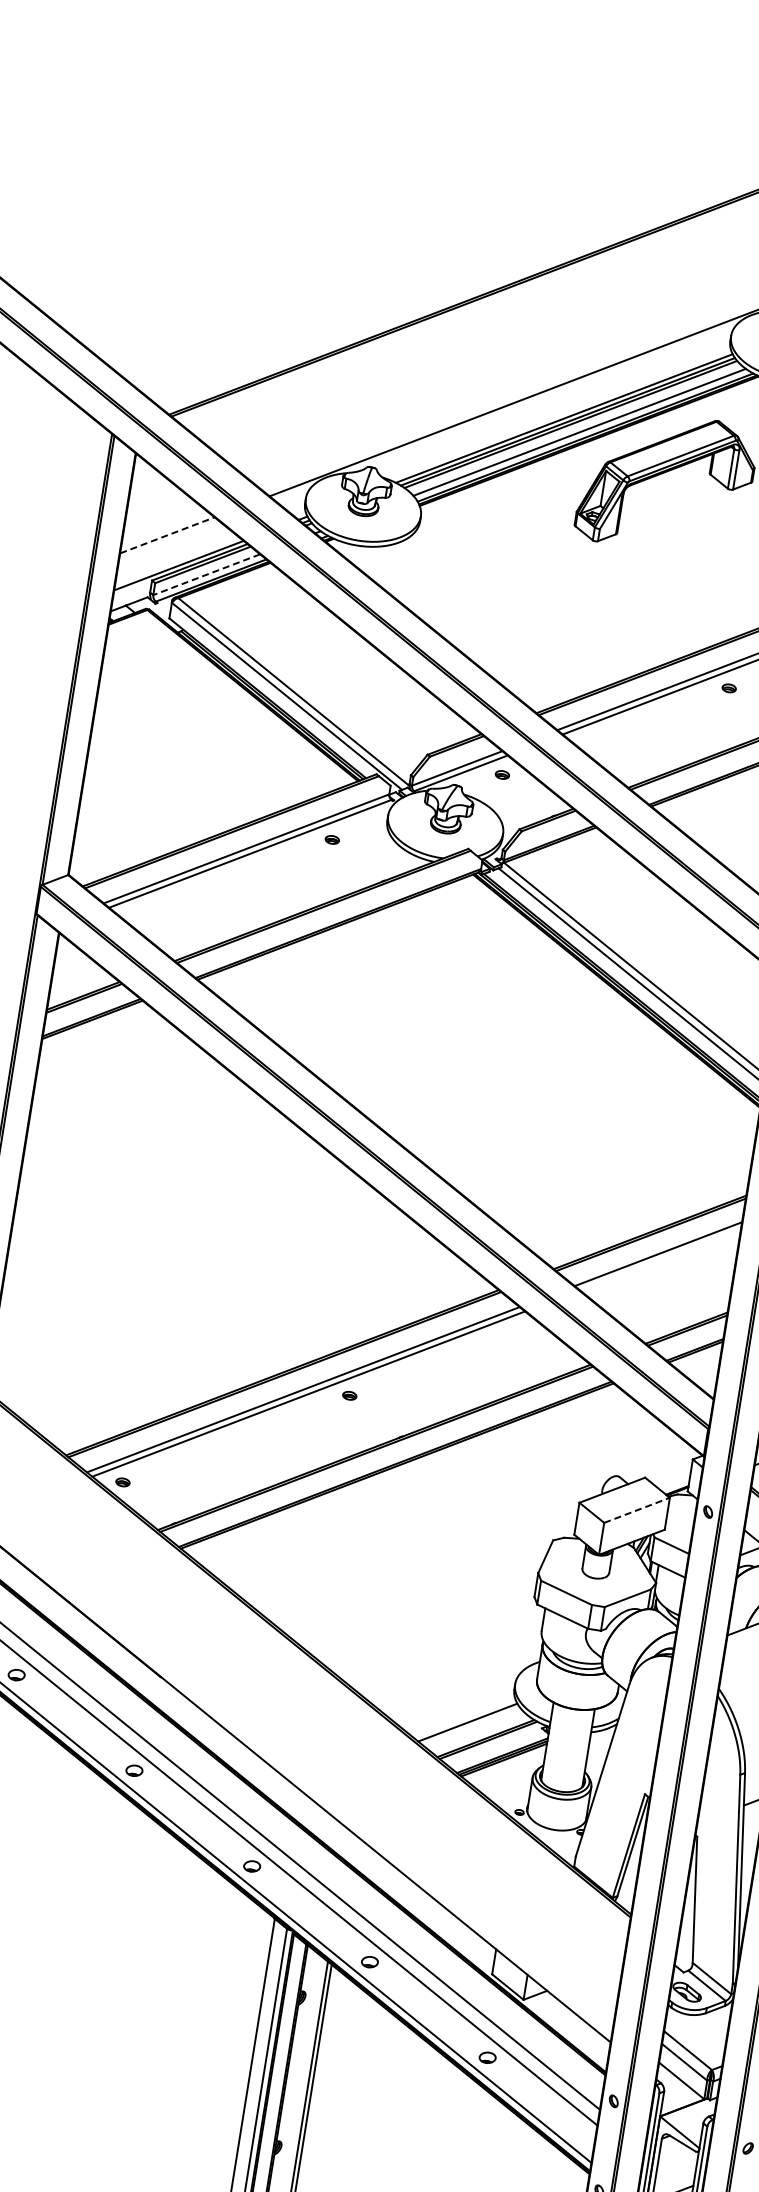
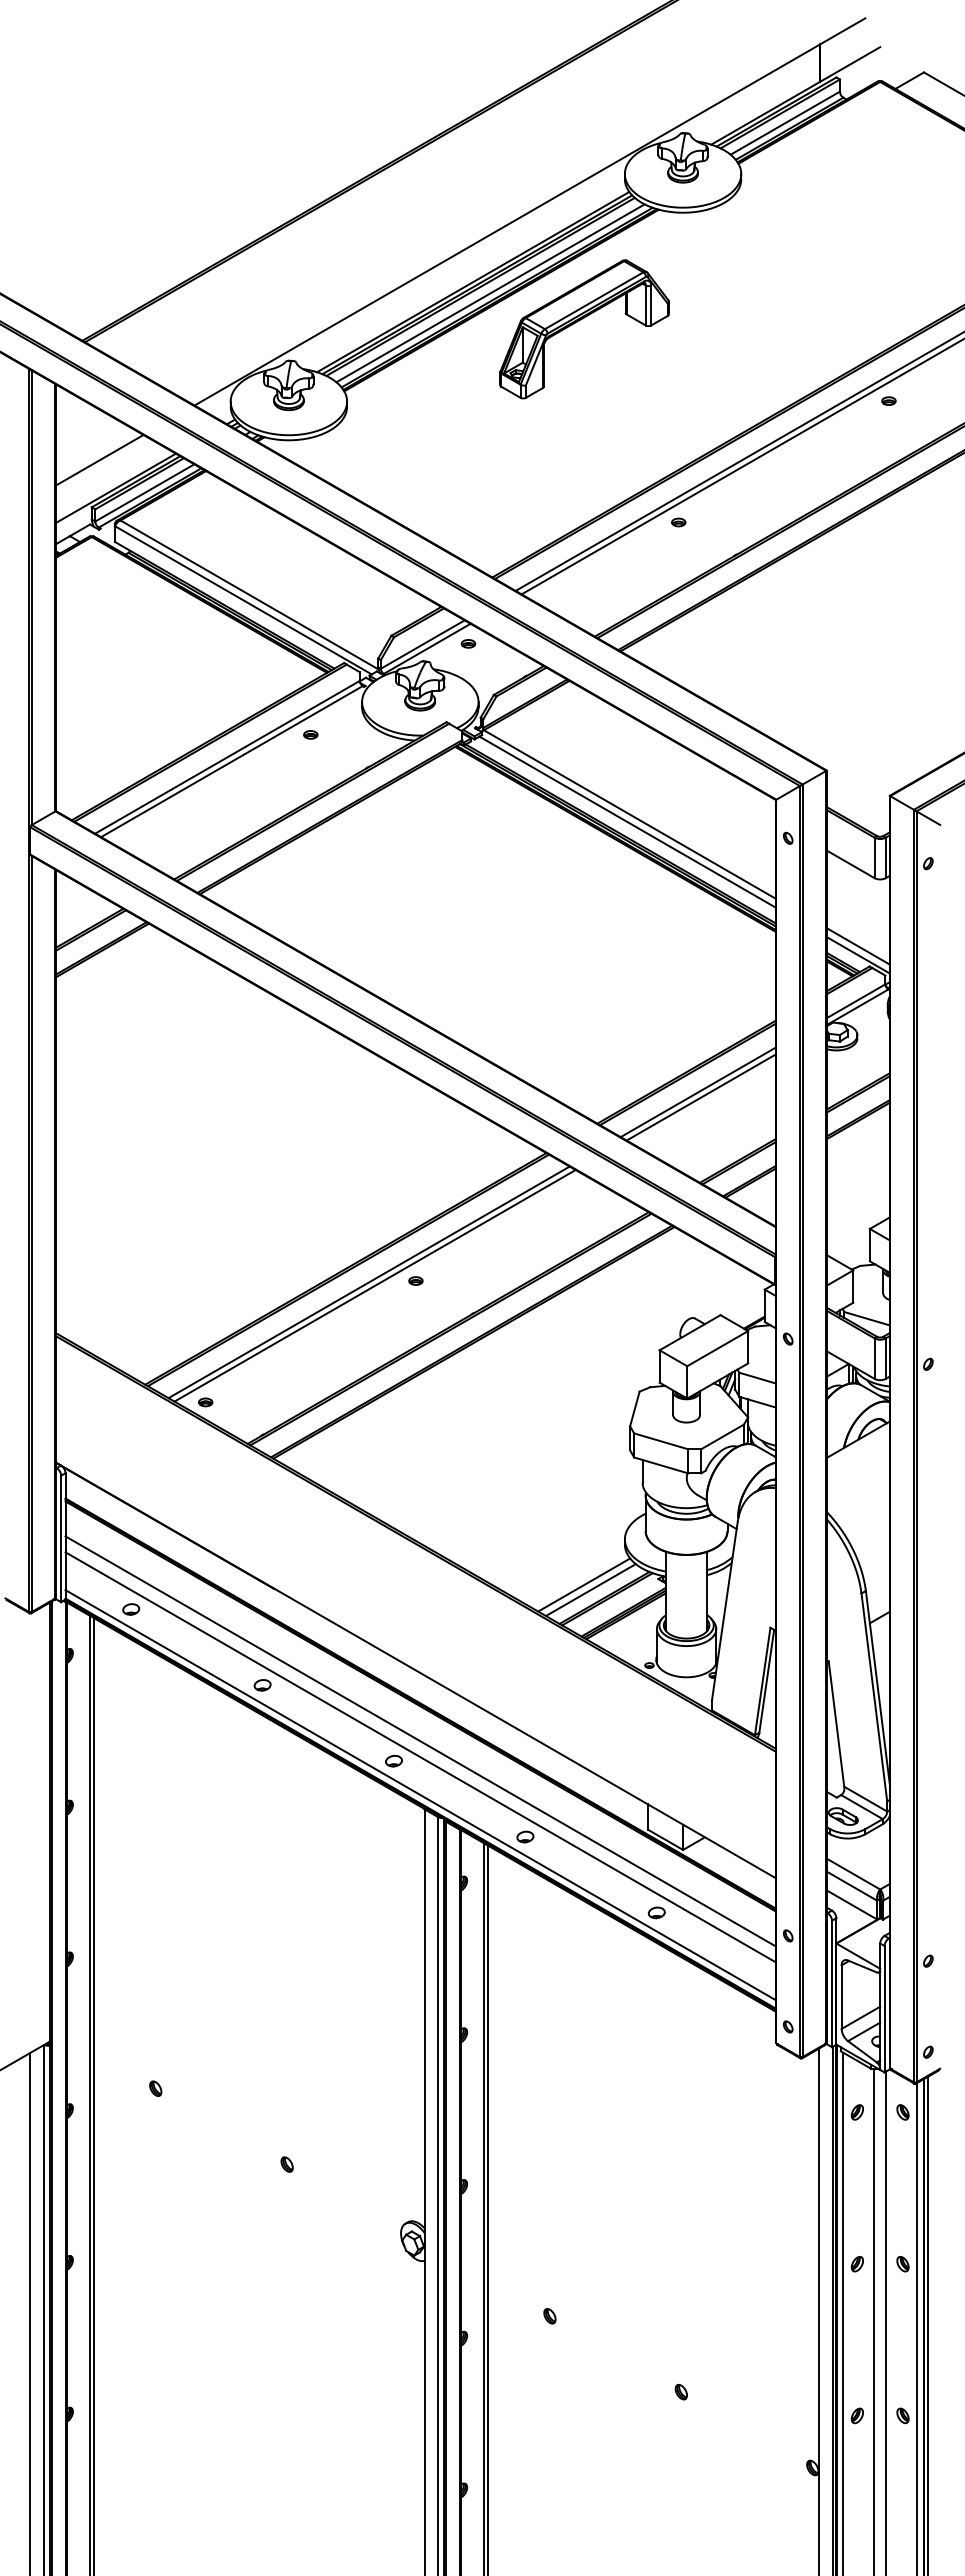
line: (167, 535) -> (99, 460), dashed -> solid
line: (206, 575) -> (144, 493), dashed -> solid
line: (659, 1259) -> (700, 1097), added
line: (637, 1510) -> (718, 1348), dashed -> solid
line: (473, 1729) -> (590, 1590), added

